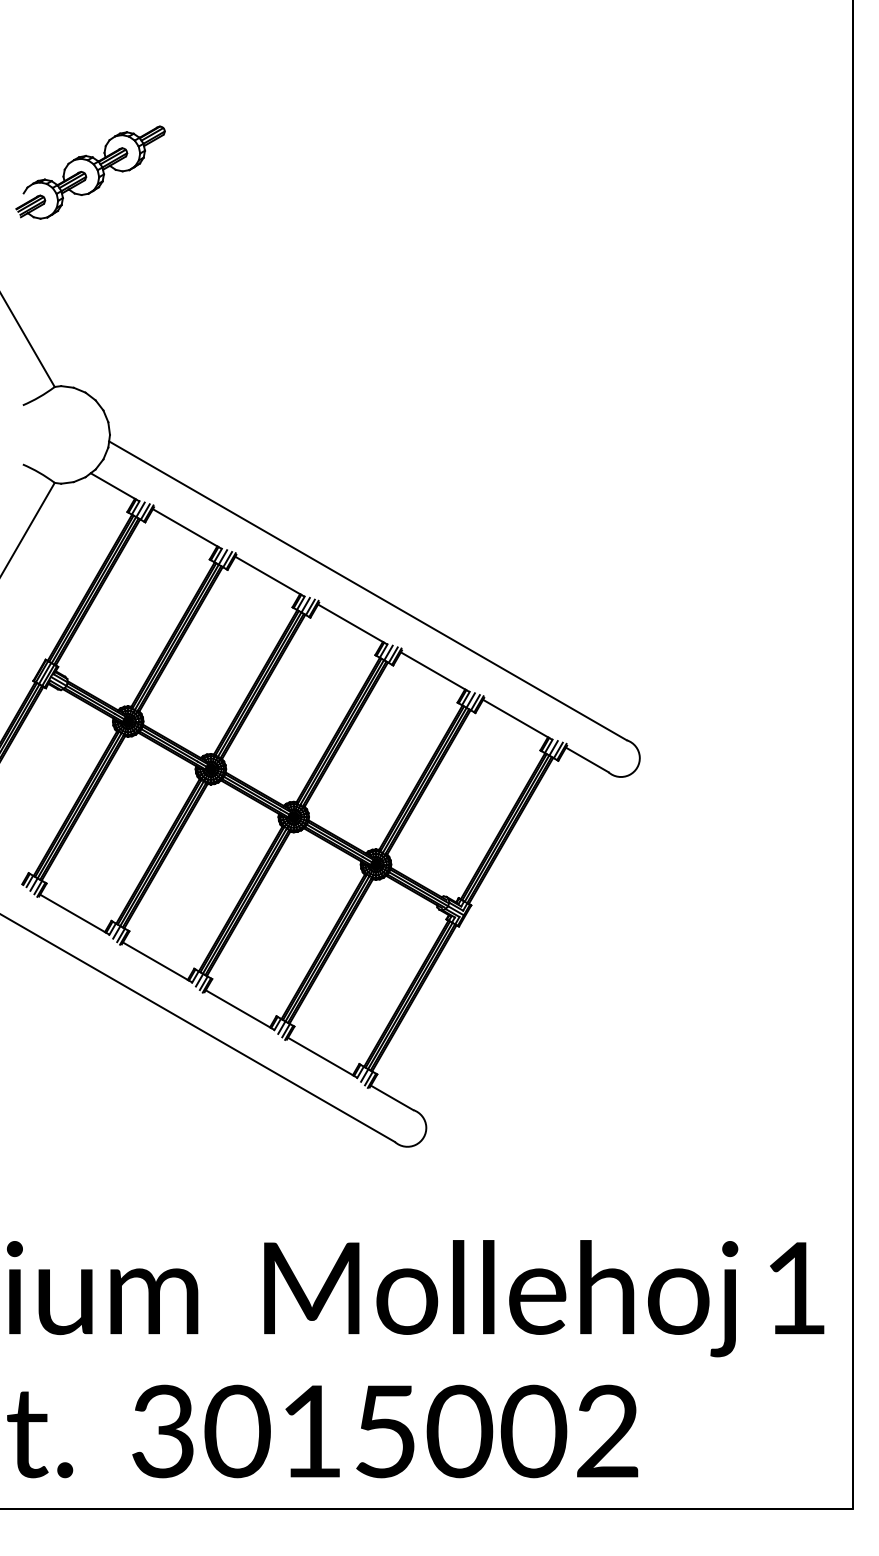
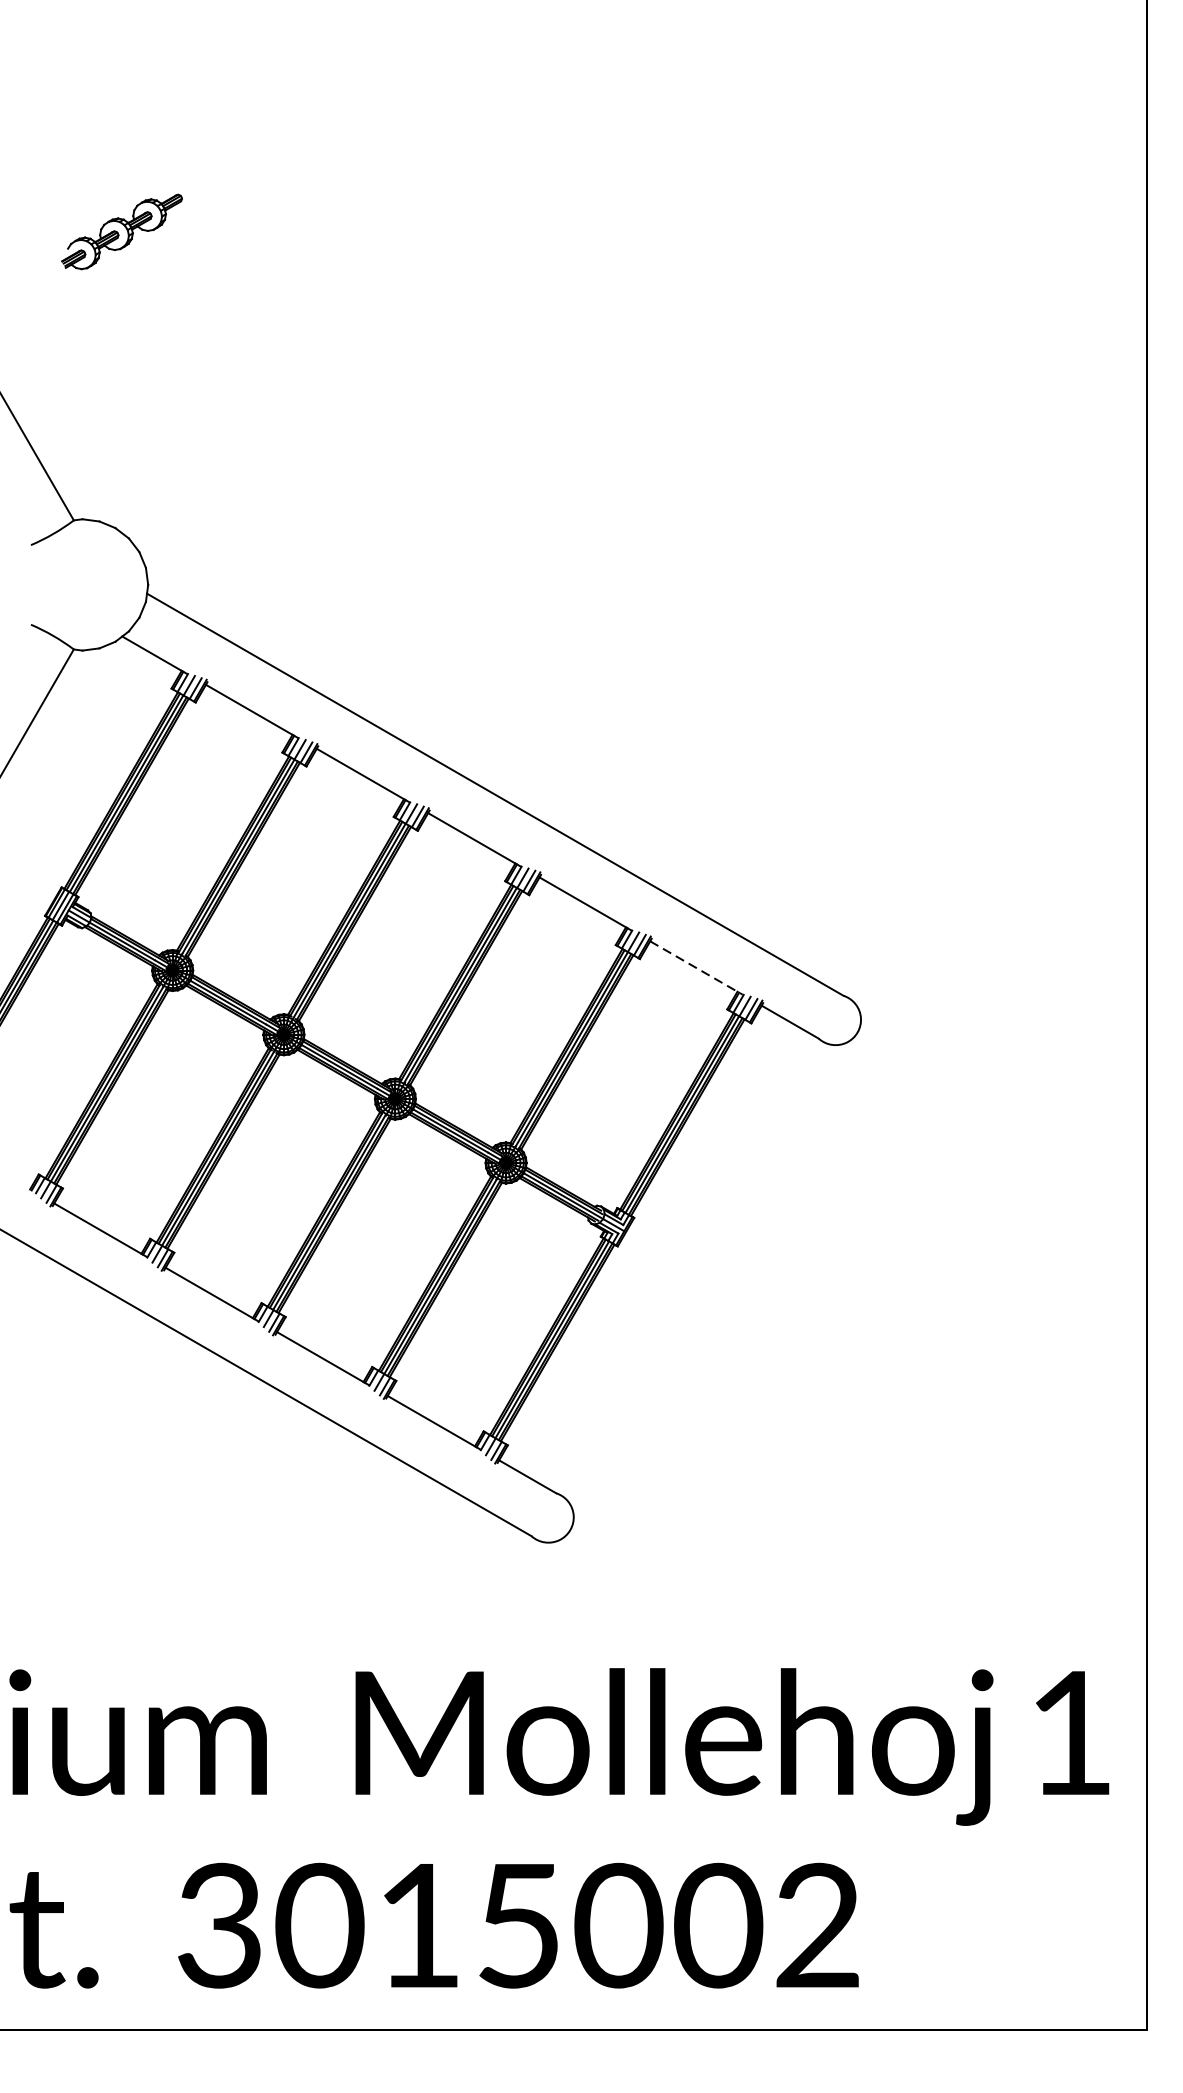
part: (90, 172) -> (121, 231), size x0.6
line: (517, 719) -> (696, 967), solid -> dashed

